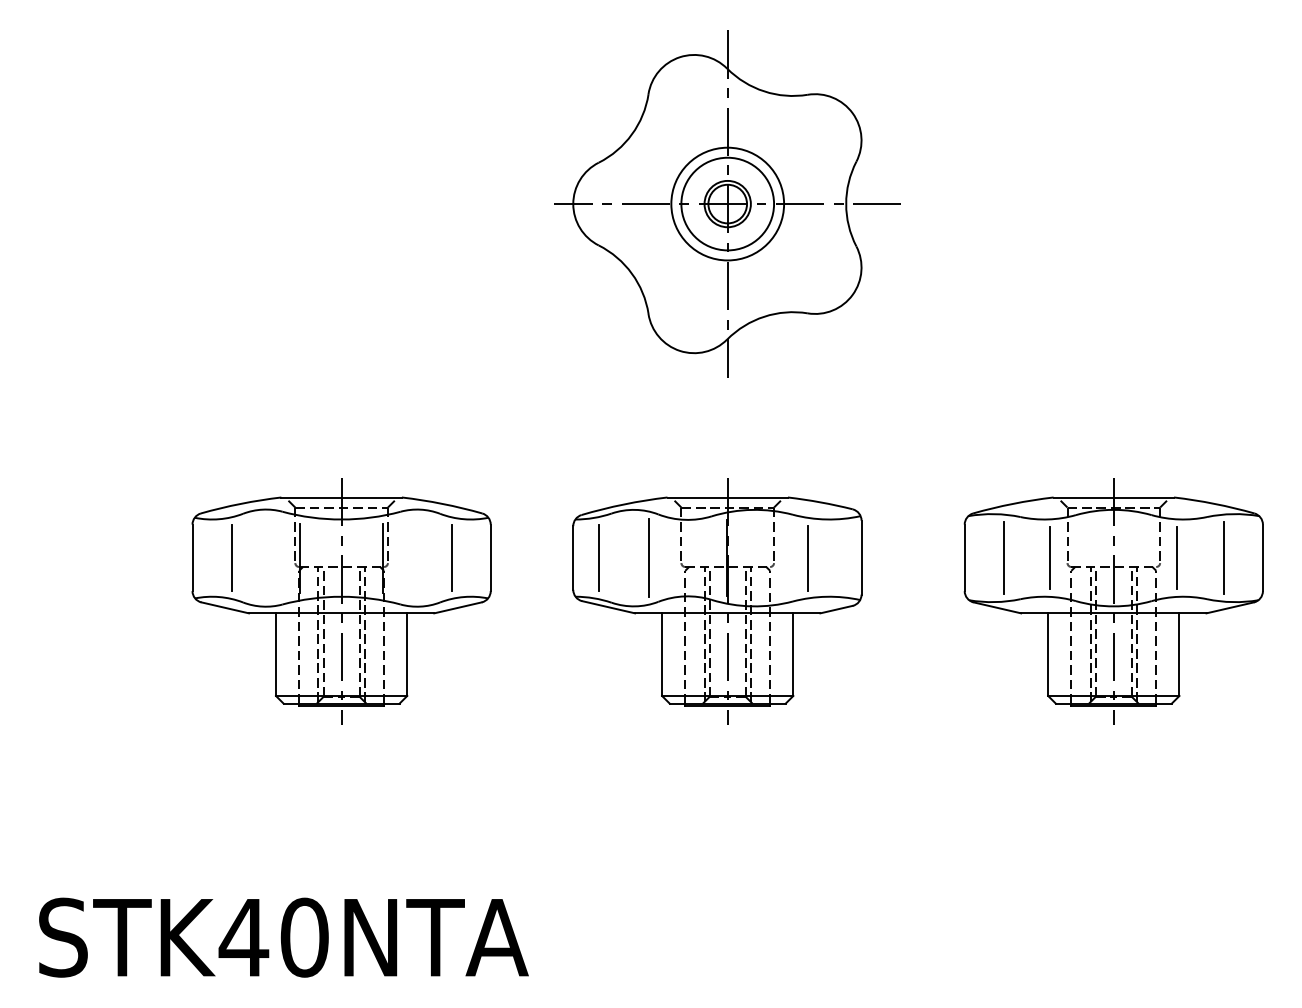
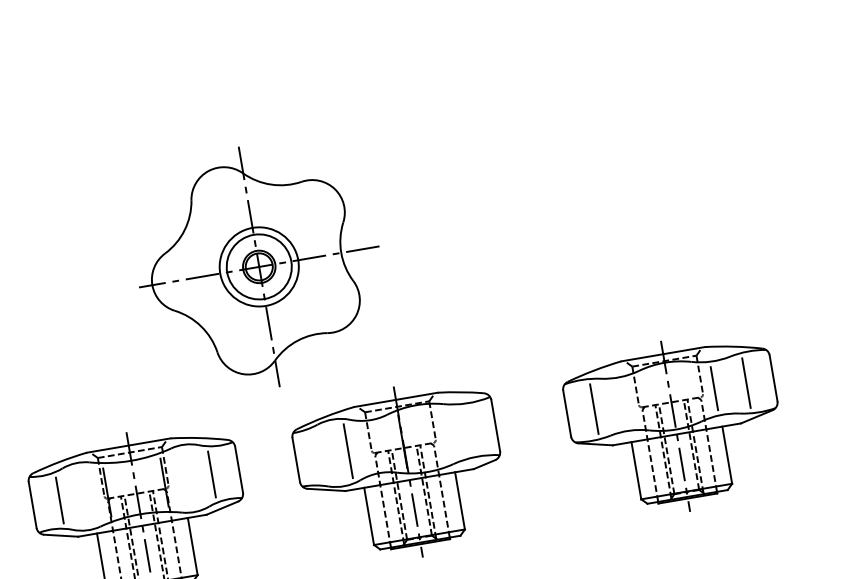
part: (727, 203) -> (259, 266), moved
line: (807, 557) -> (458, 431), removed
line: (598, 558) -> (313, 457), removed
line: (1050, 558) -> (626, 403), removed

